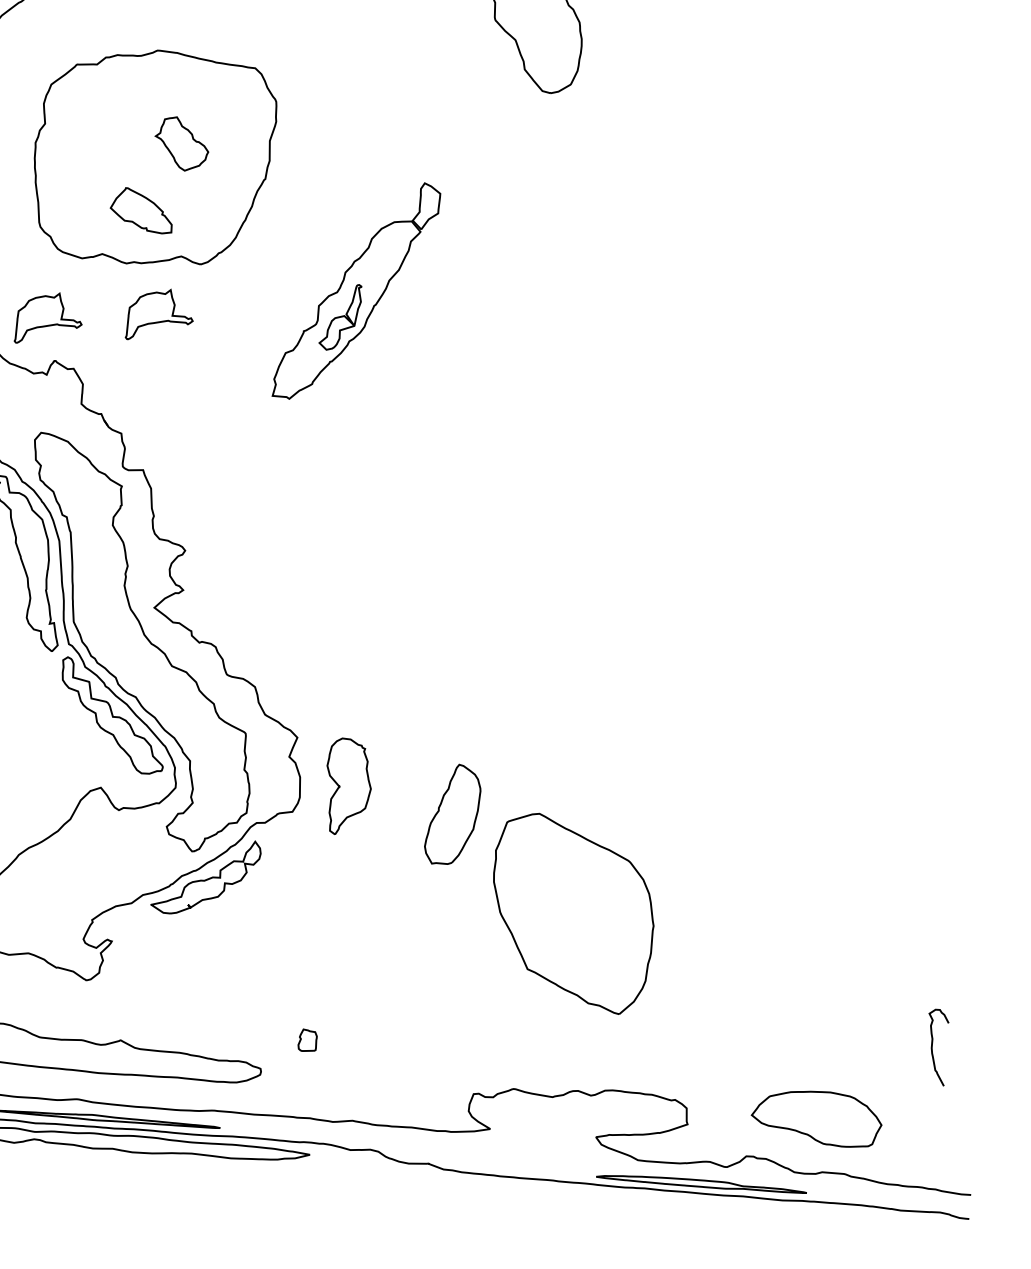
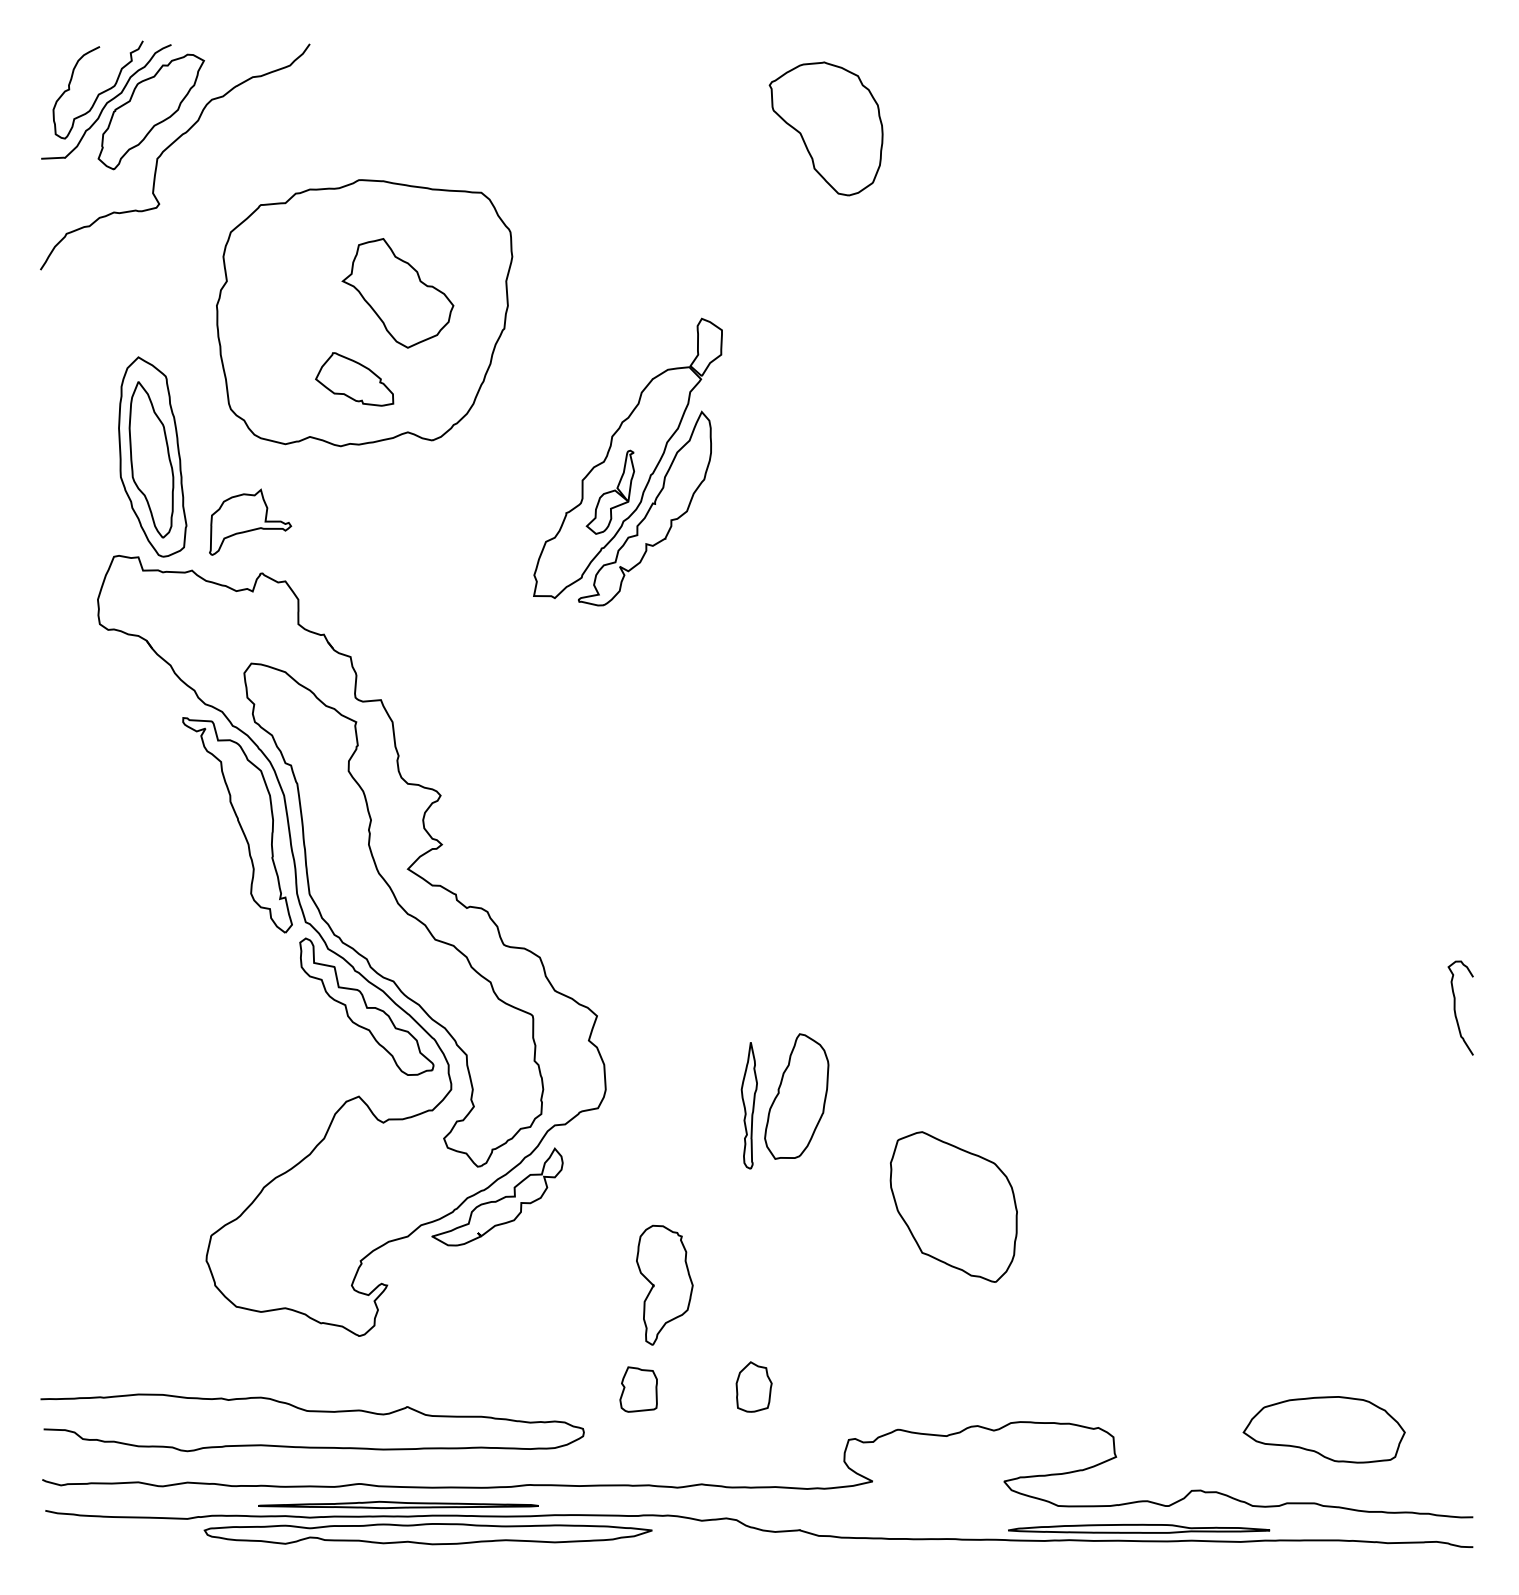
part: (181, 144) -> (397, 293), size x1.67
part: (160, 314) -> (387, 506), removed
part: (366, 332) -> (644, 508), added
part: (348, 786) -> (664, 1284), moved
part: (413, 818) -> (748, 1105), added
part: (572, 912) -> (953, 1206), size x0.62
part: (307, 1040) -> (638, 1389), size x1.67
part: (400, 1045) -> (753, 1386), added
curve: (932, 1046) -> (1455, 1007), moved
part: (816, 1117) -> (1323, 1429), moved

